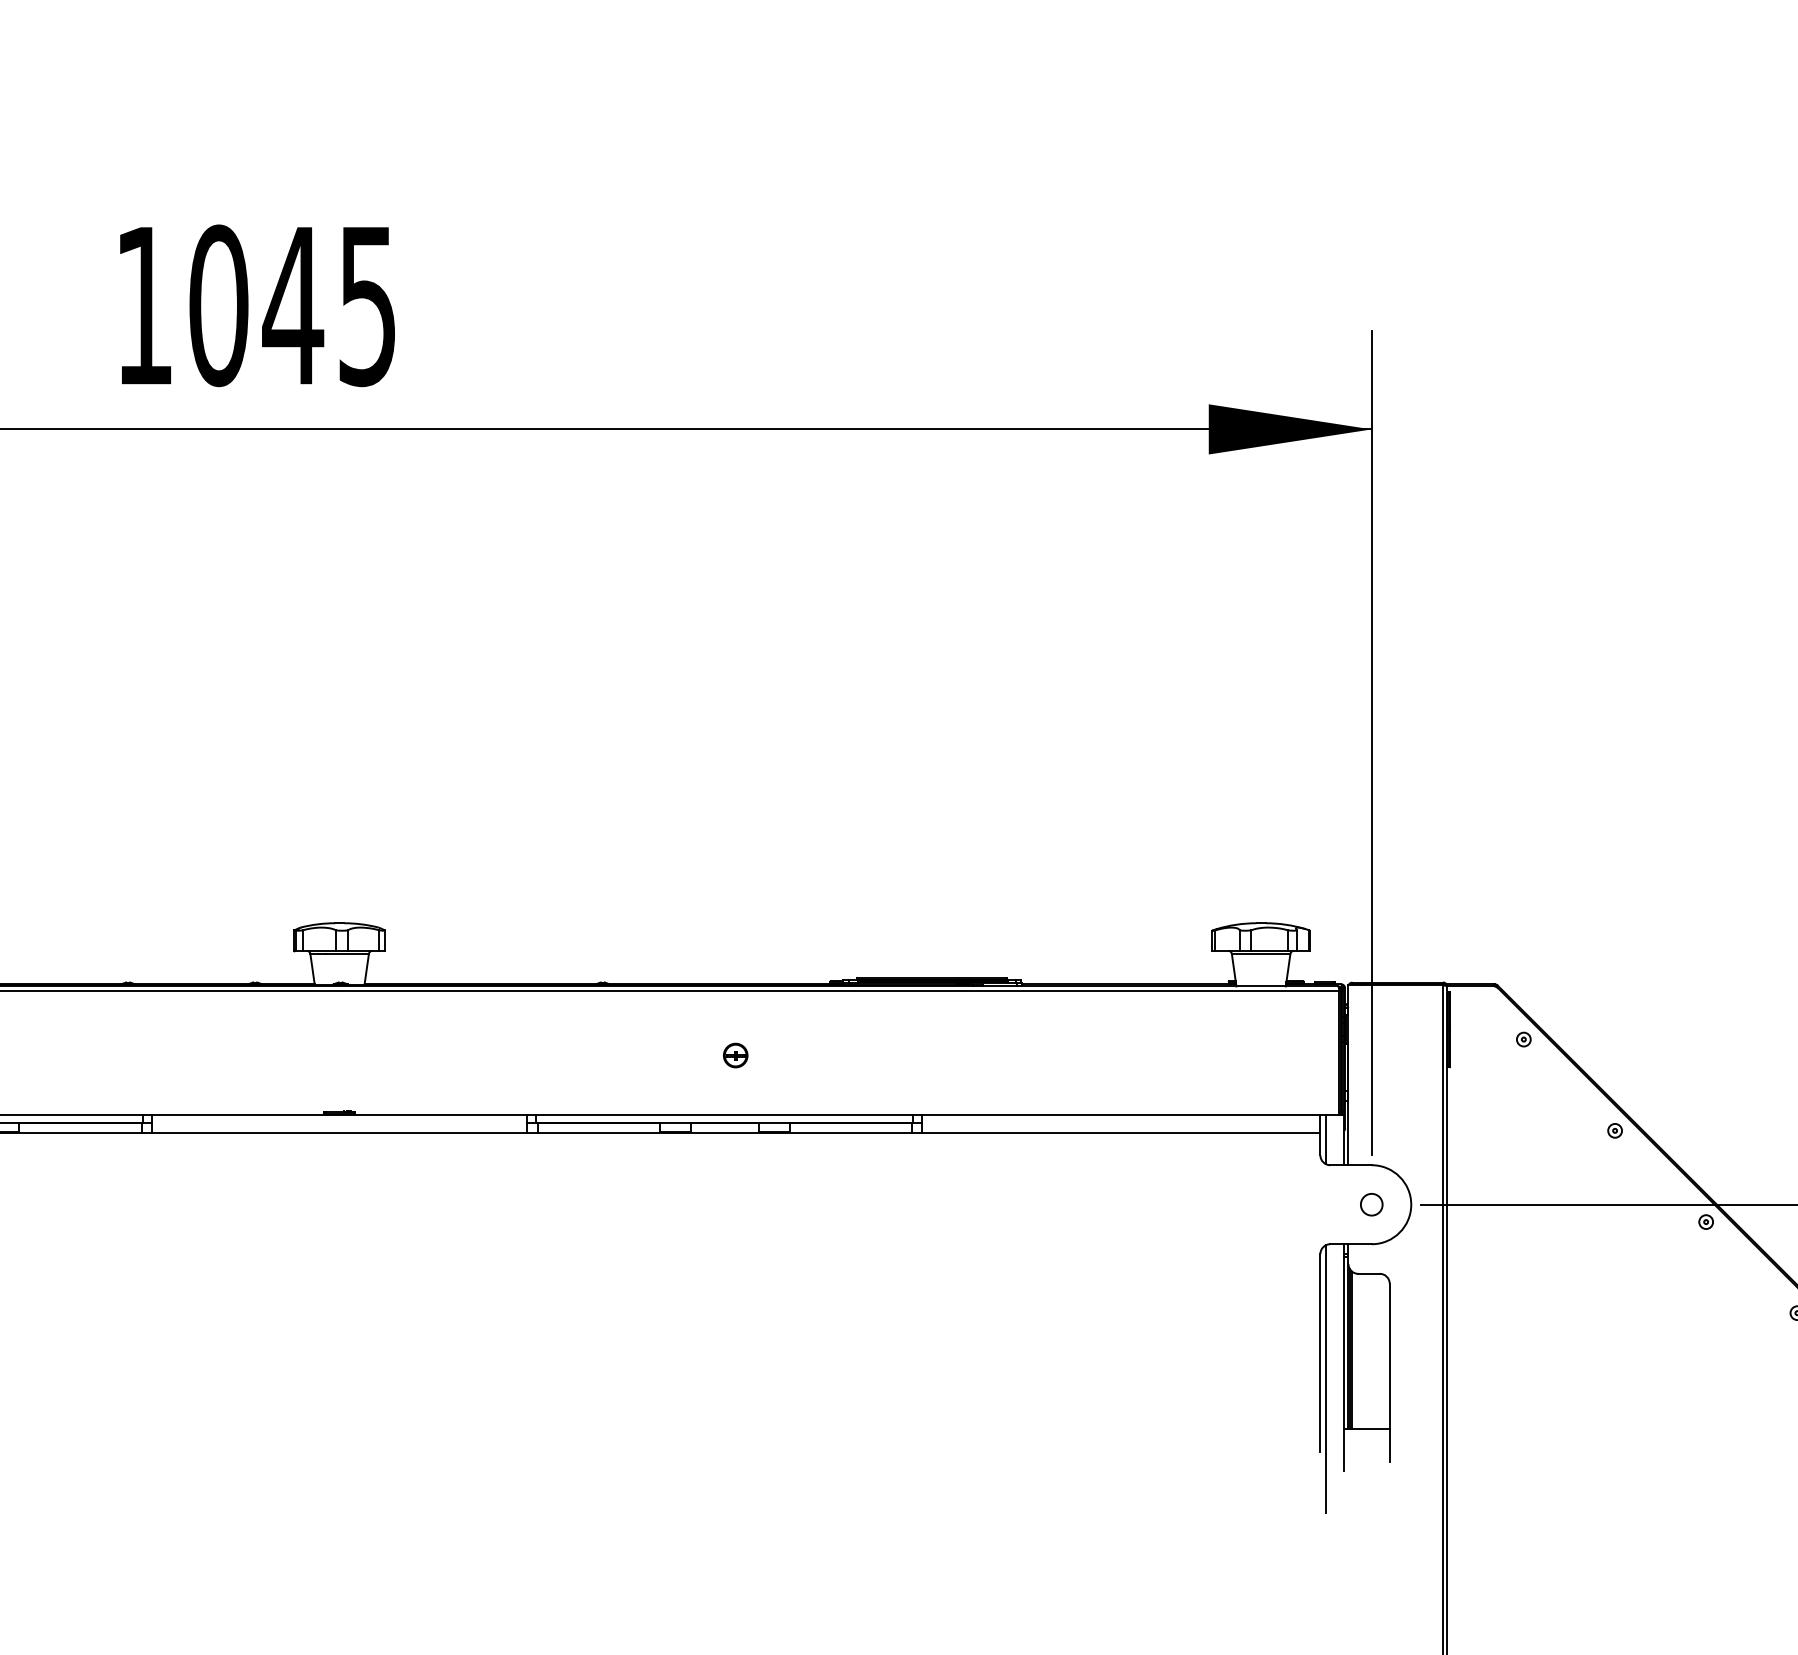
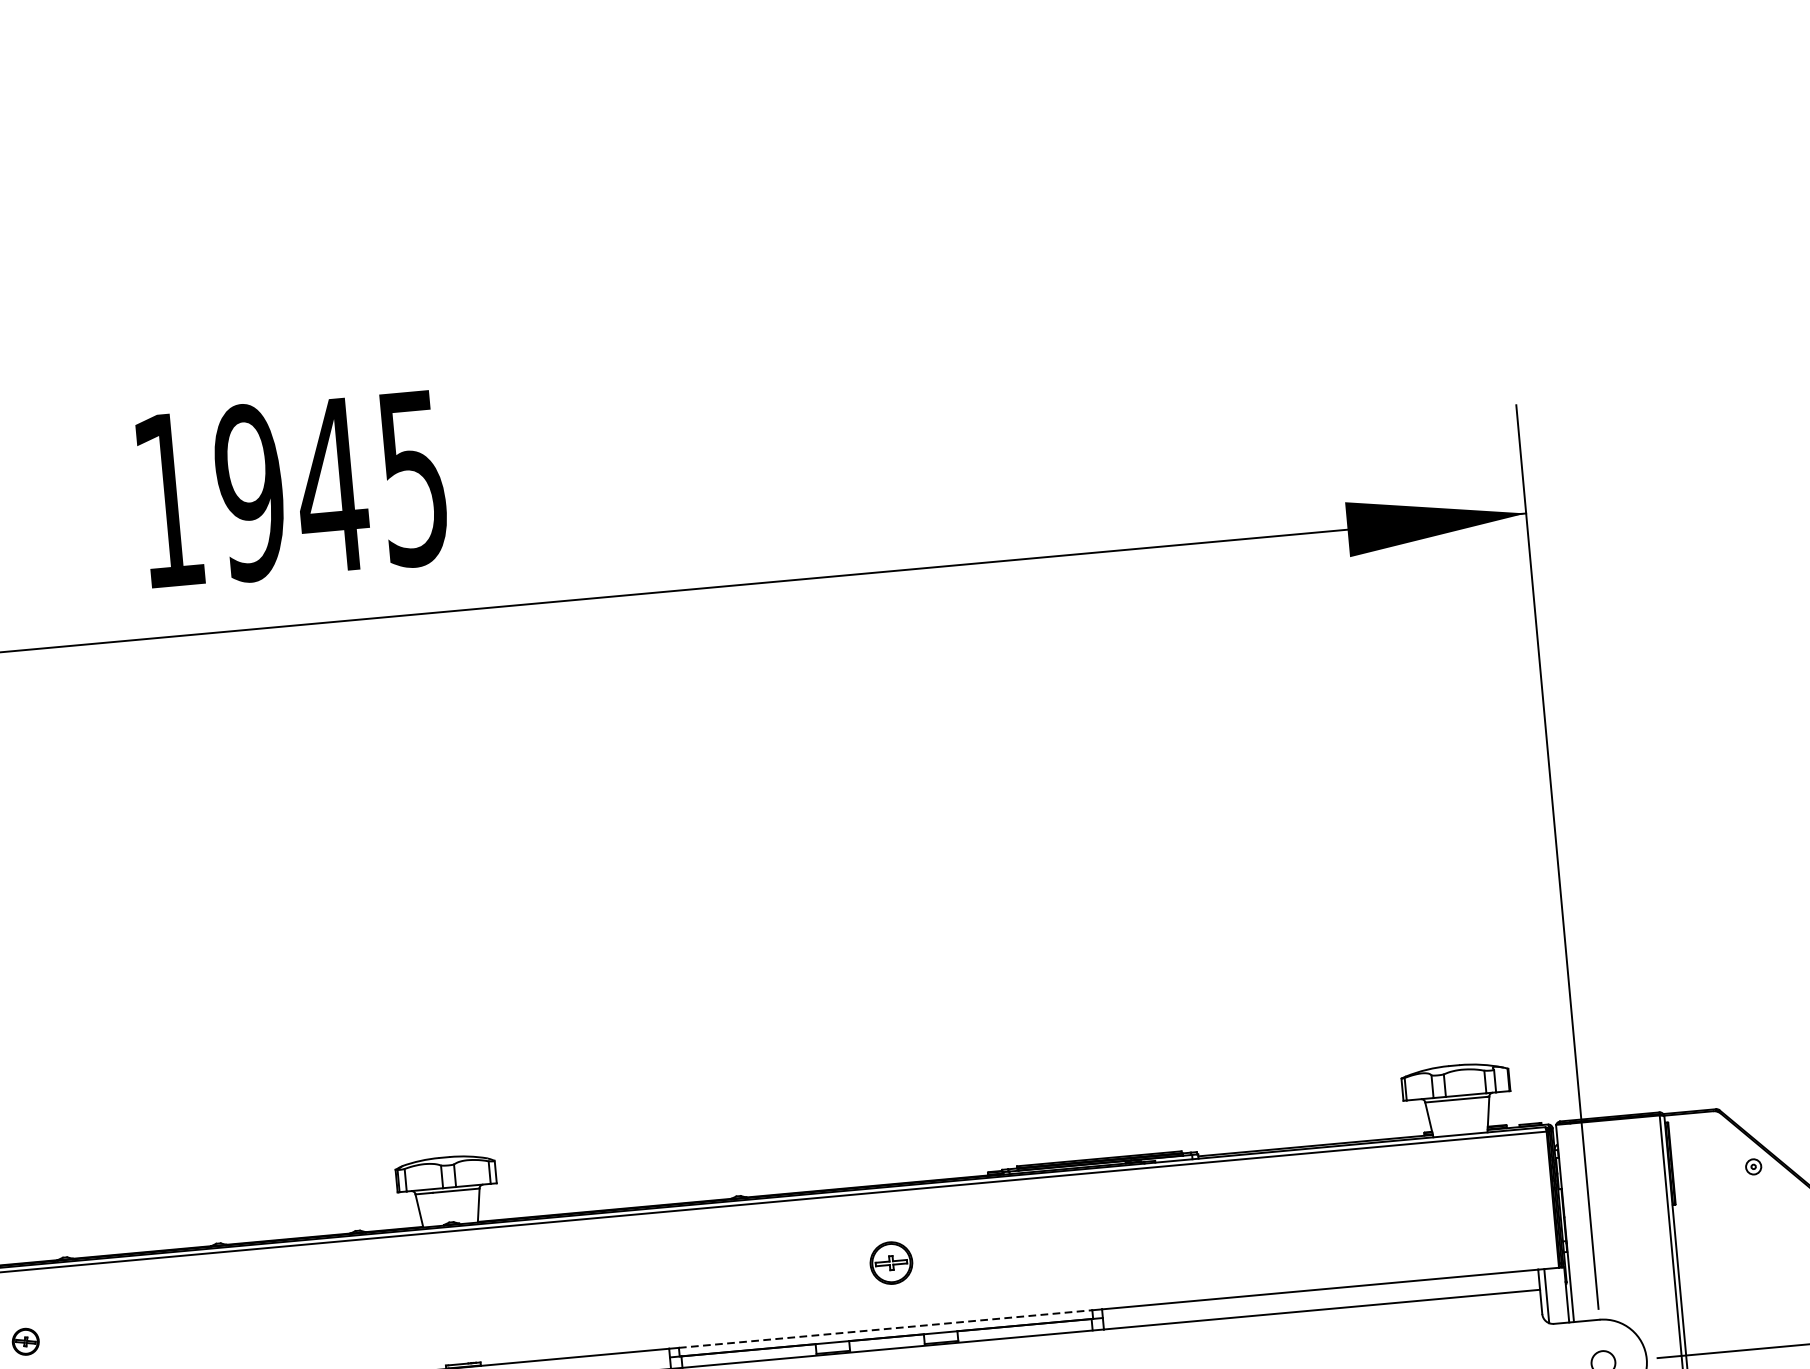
text: (218, 305) -> (250, 492), 1045 -> 1945
part: (735, 1055) -> (891, 1262), size x1.6
line: (724, 1114) -> (885, 1328), solid -> dashed

